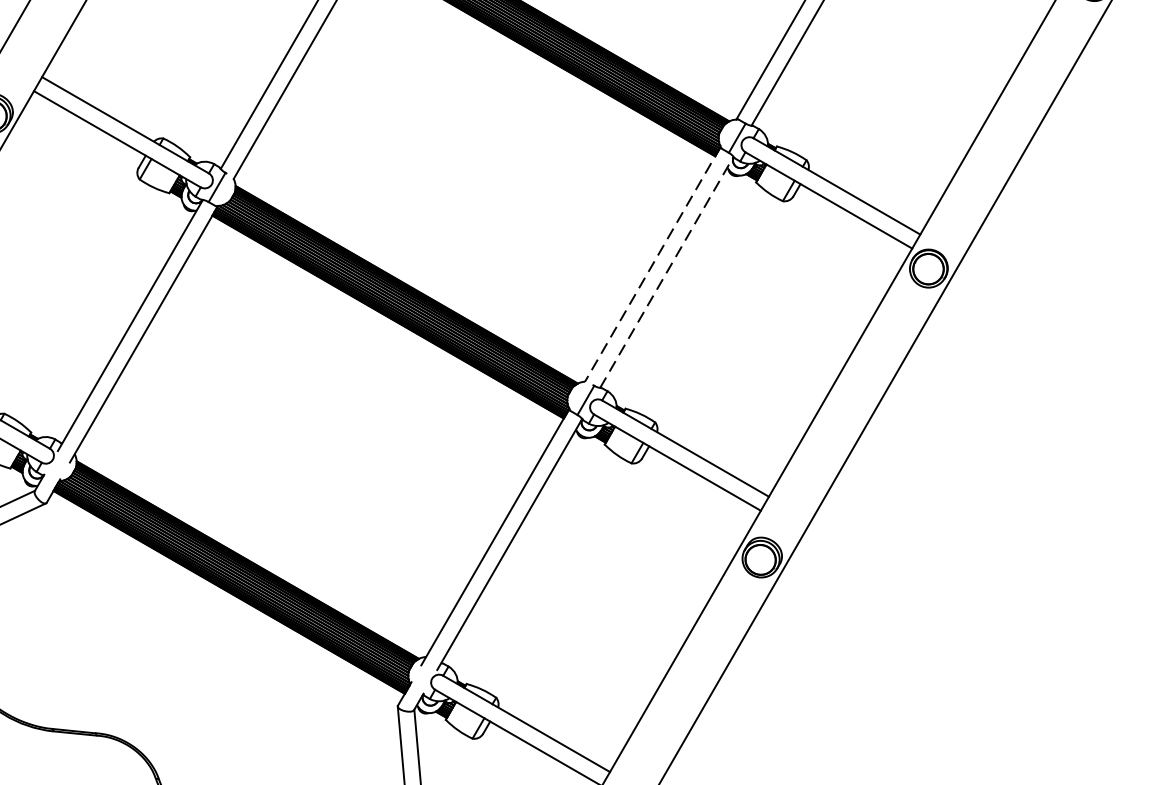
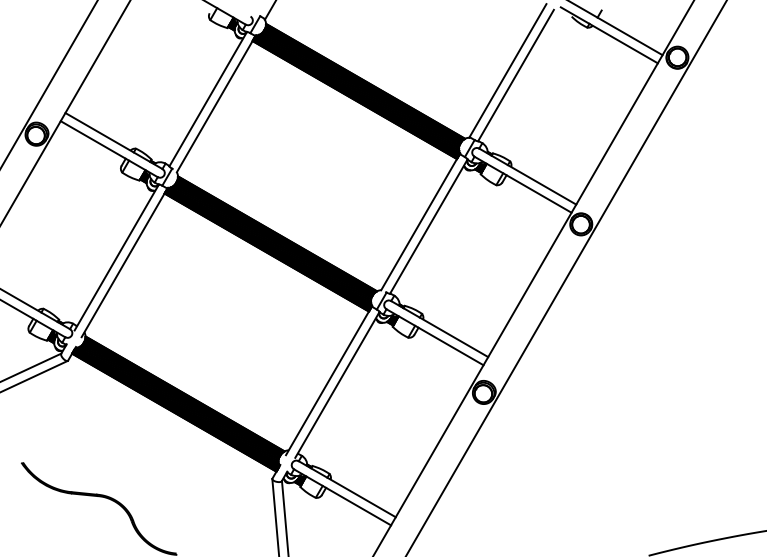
line: (652, 263) -> (420, 221), dashed -> solid
line: (666, 272) -> (428, 226), dashed -> solid

